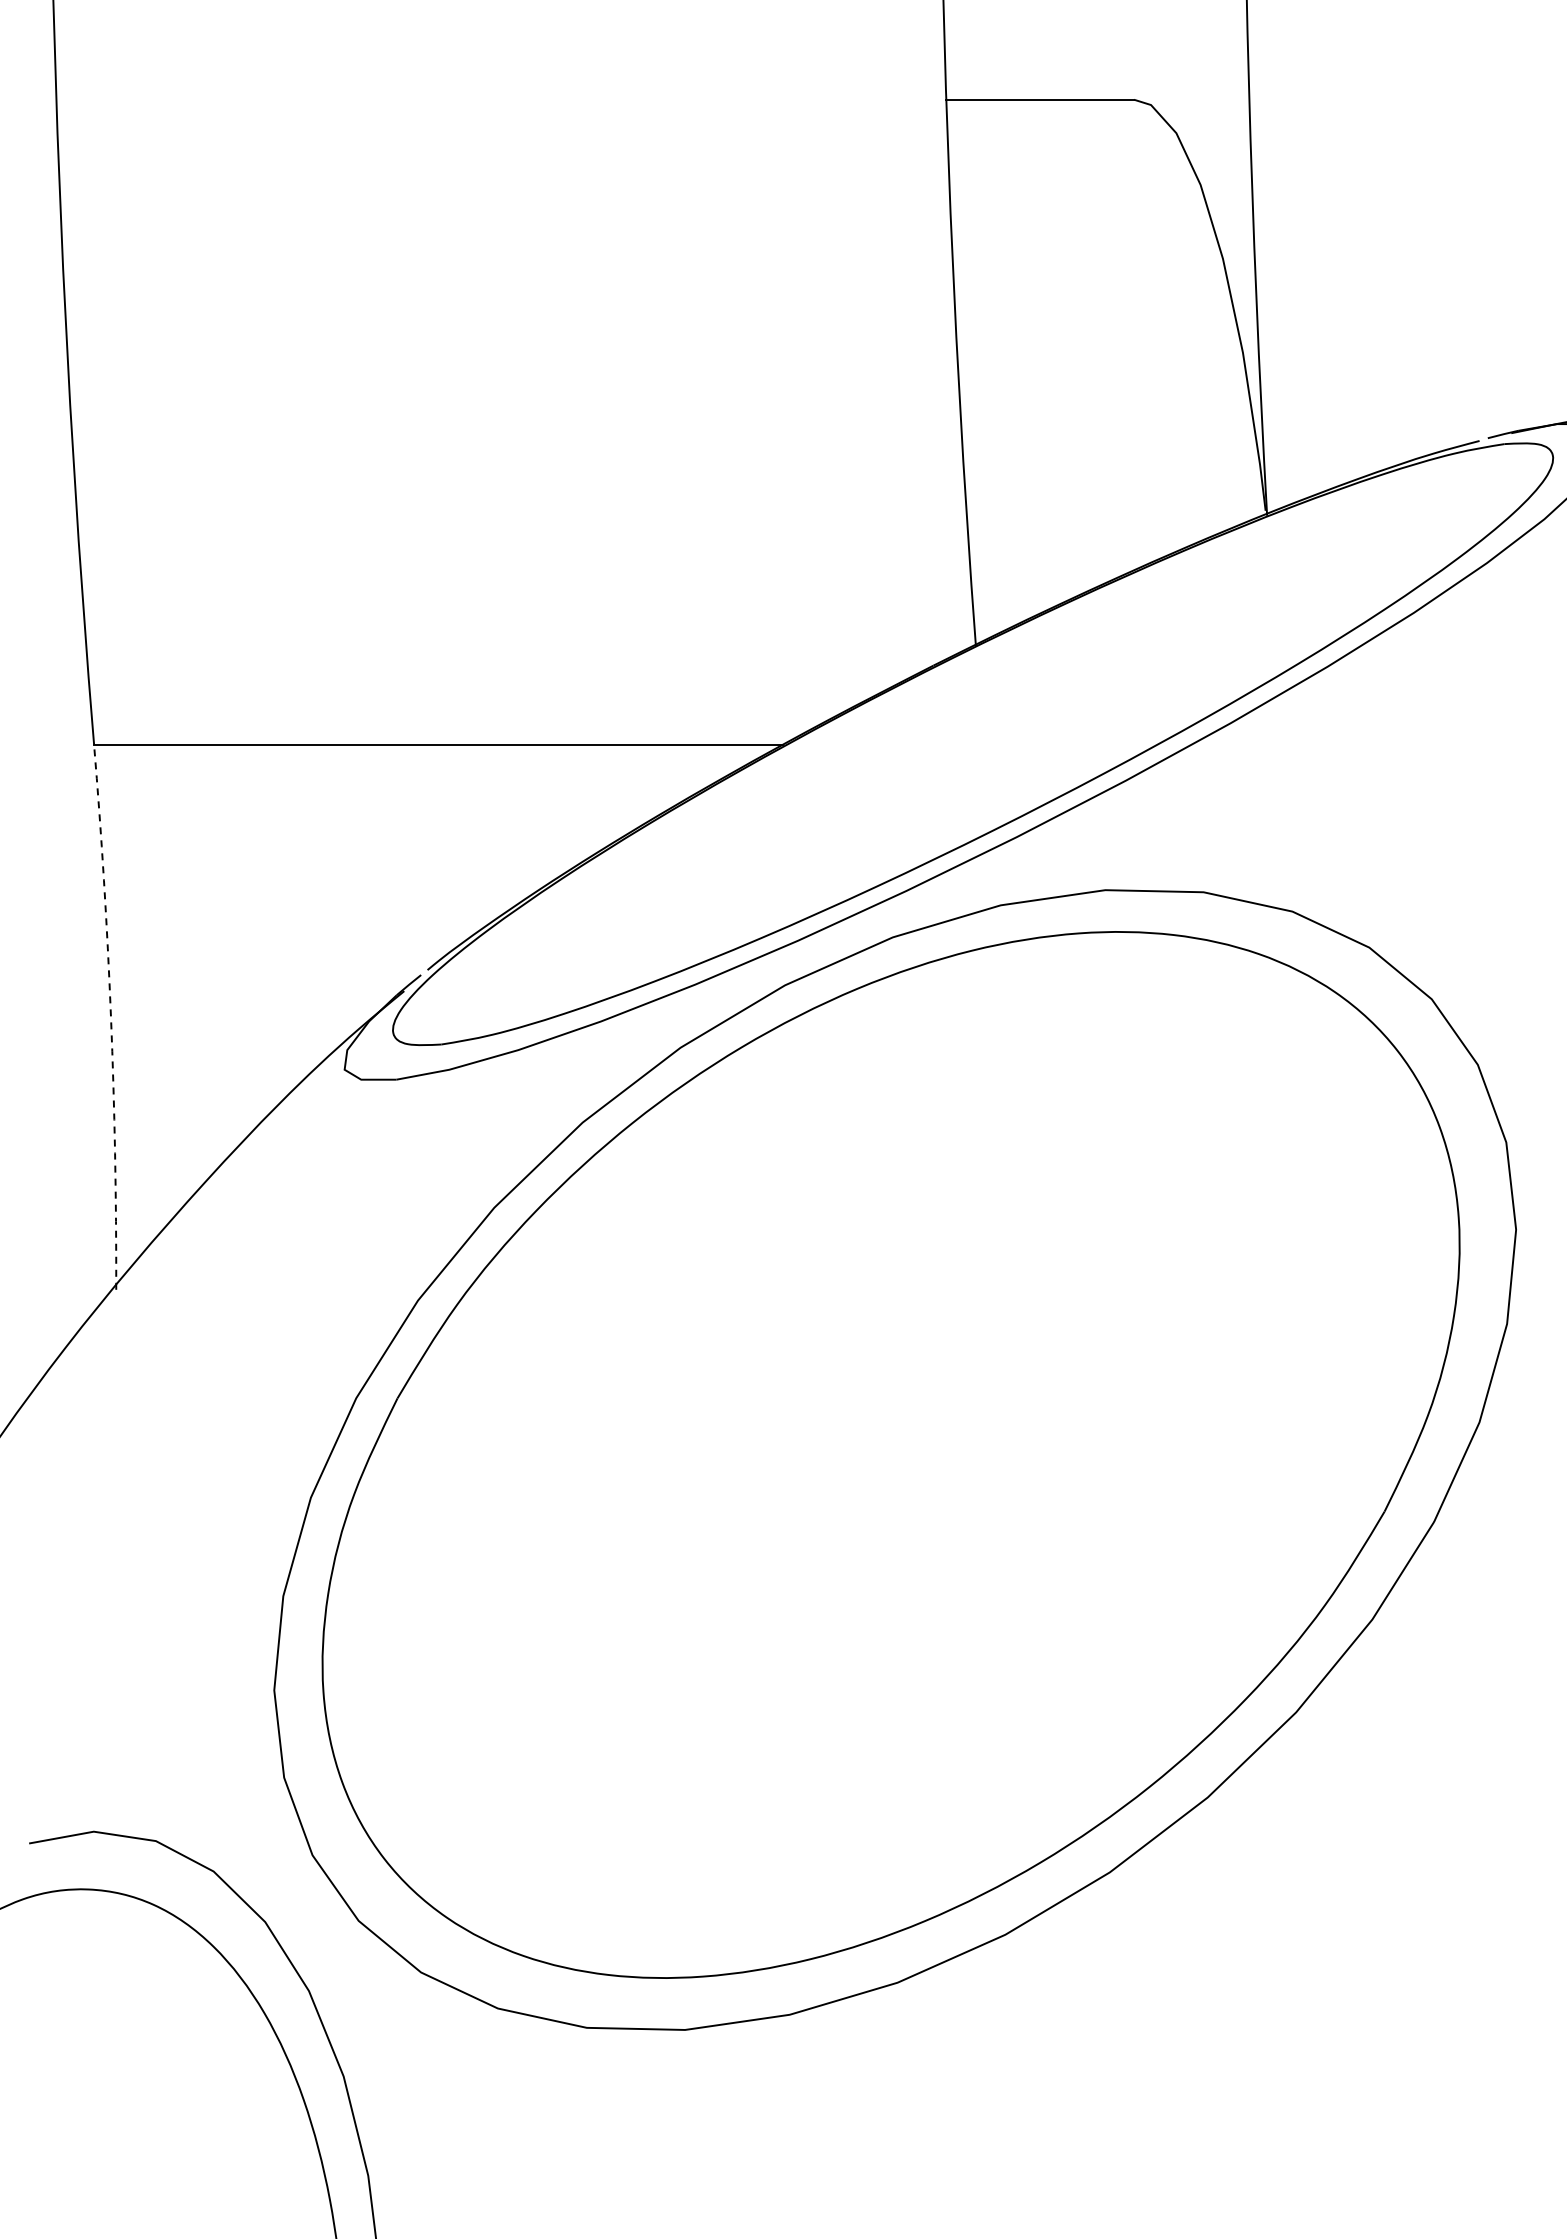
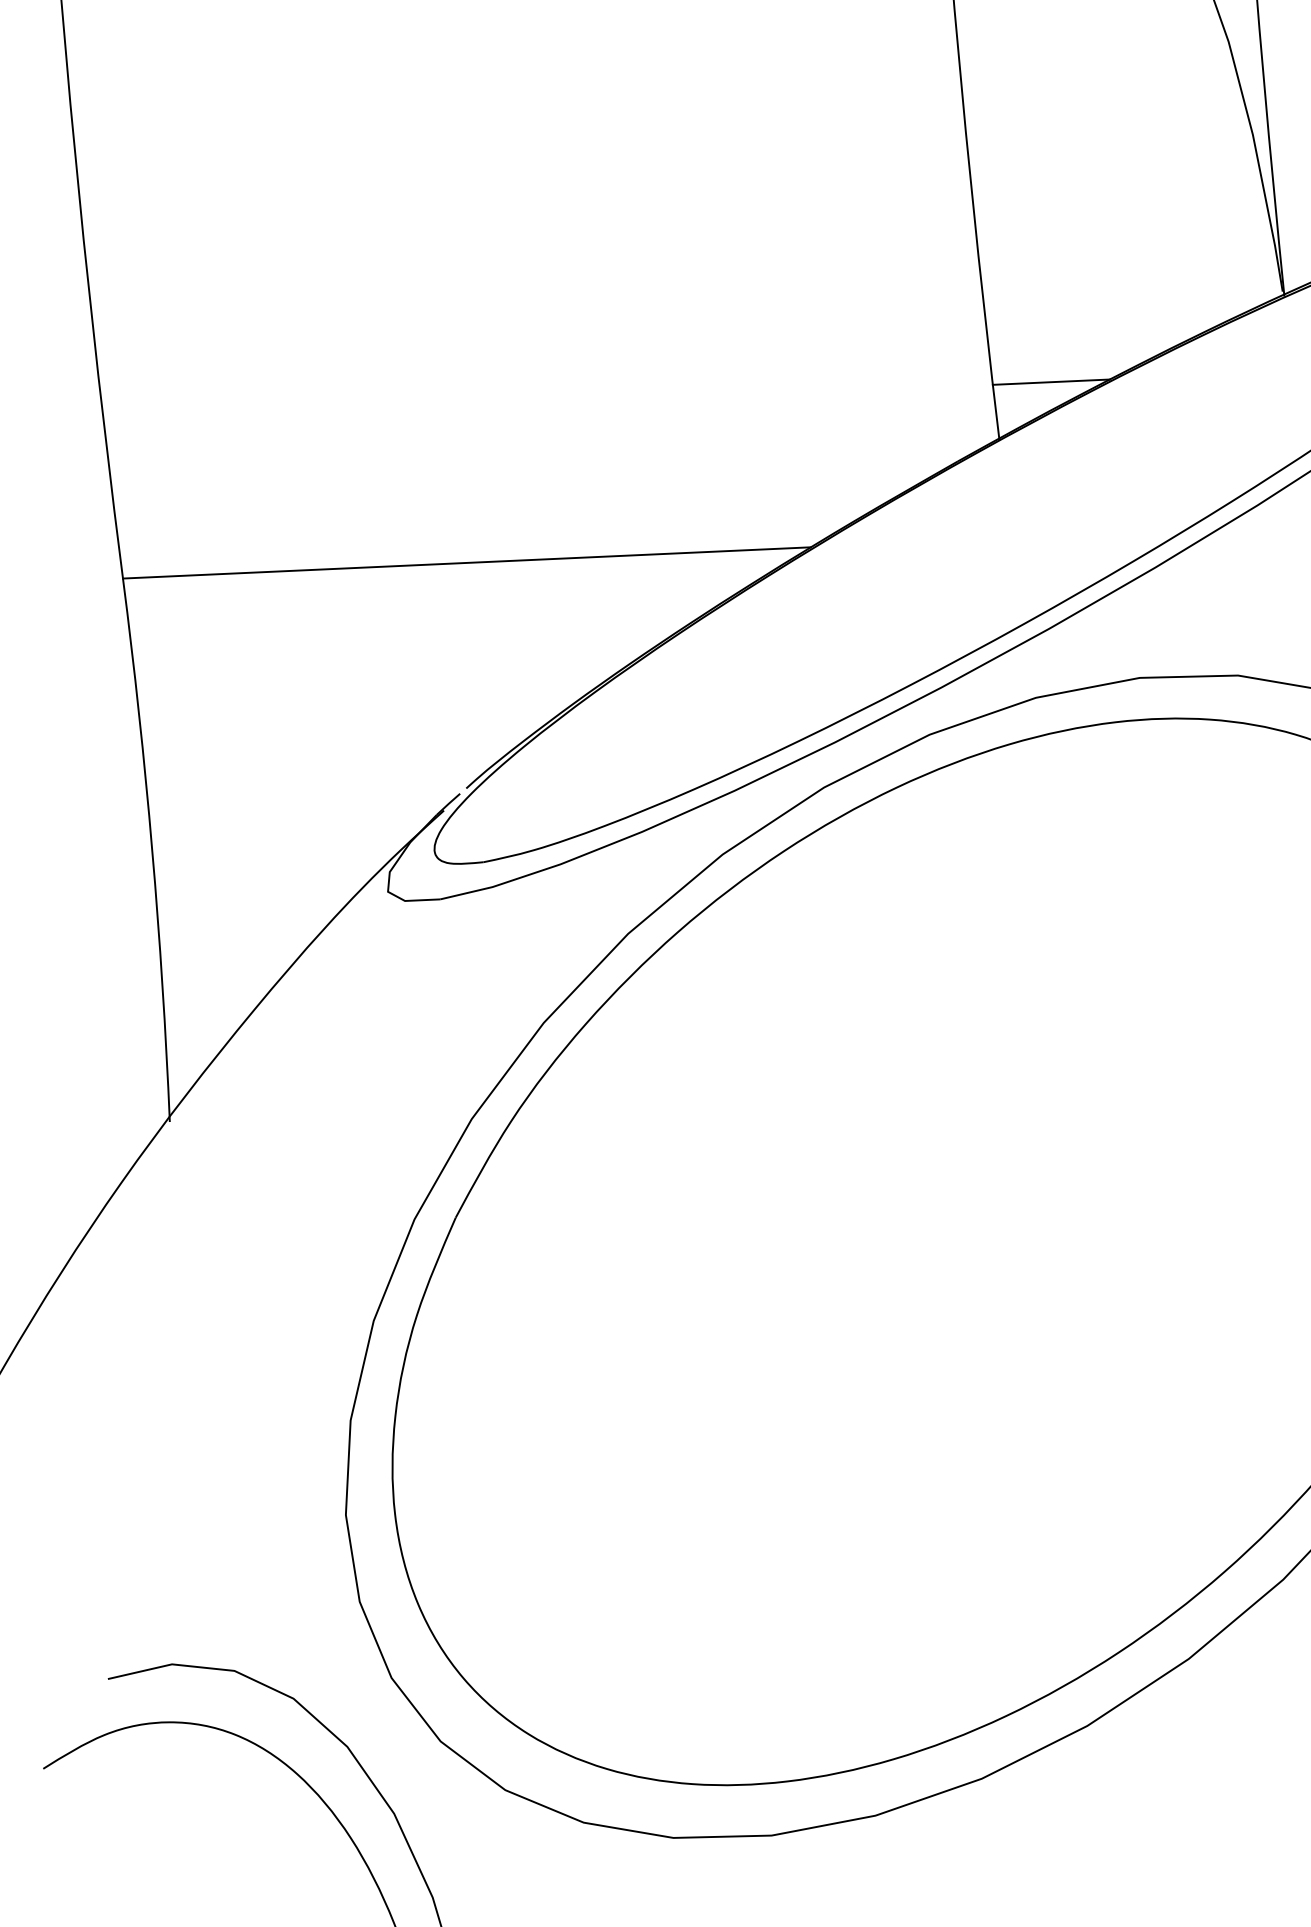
line: (1030, 590) -> (1051, 381), added
arc: (111, 1017) -> (152, 850), dashed -> solid

